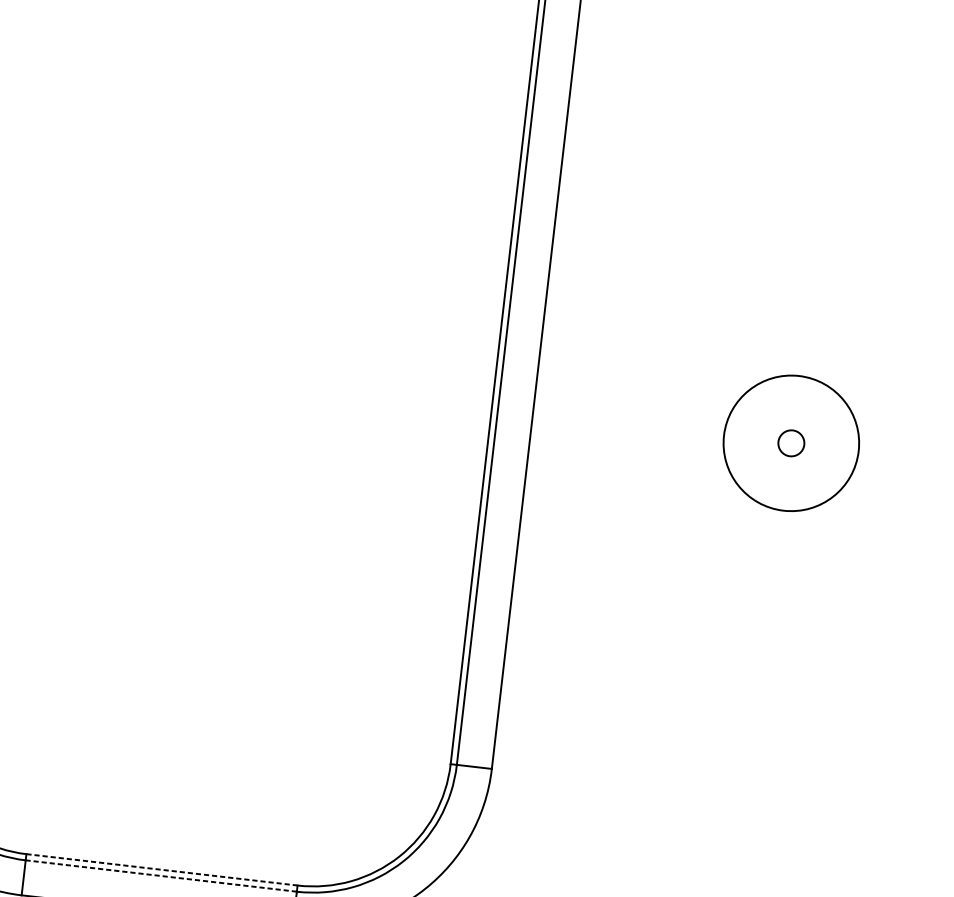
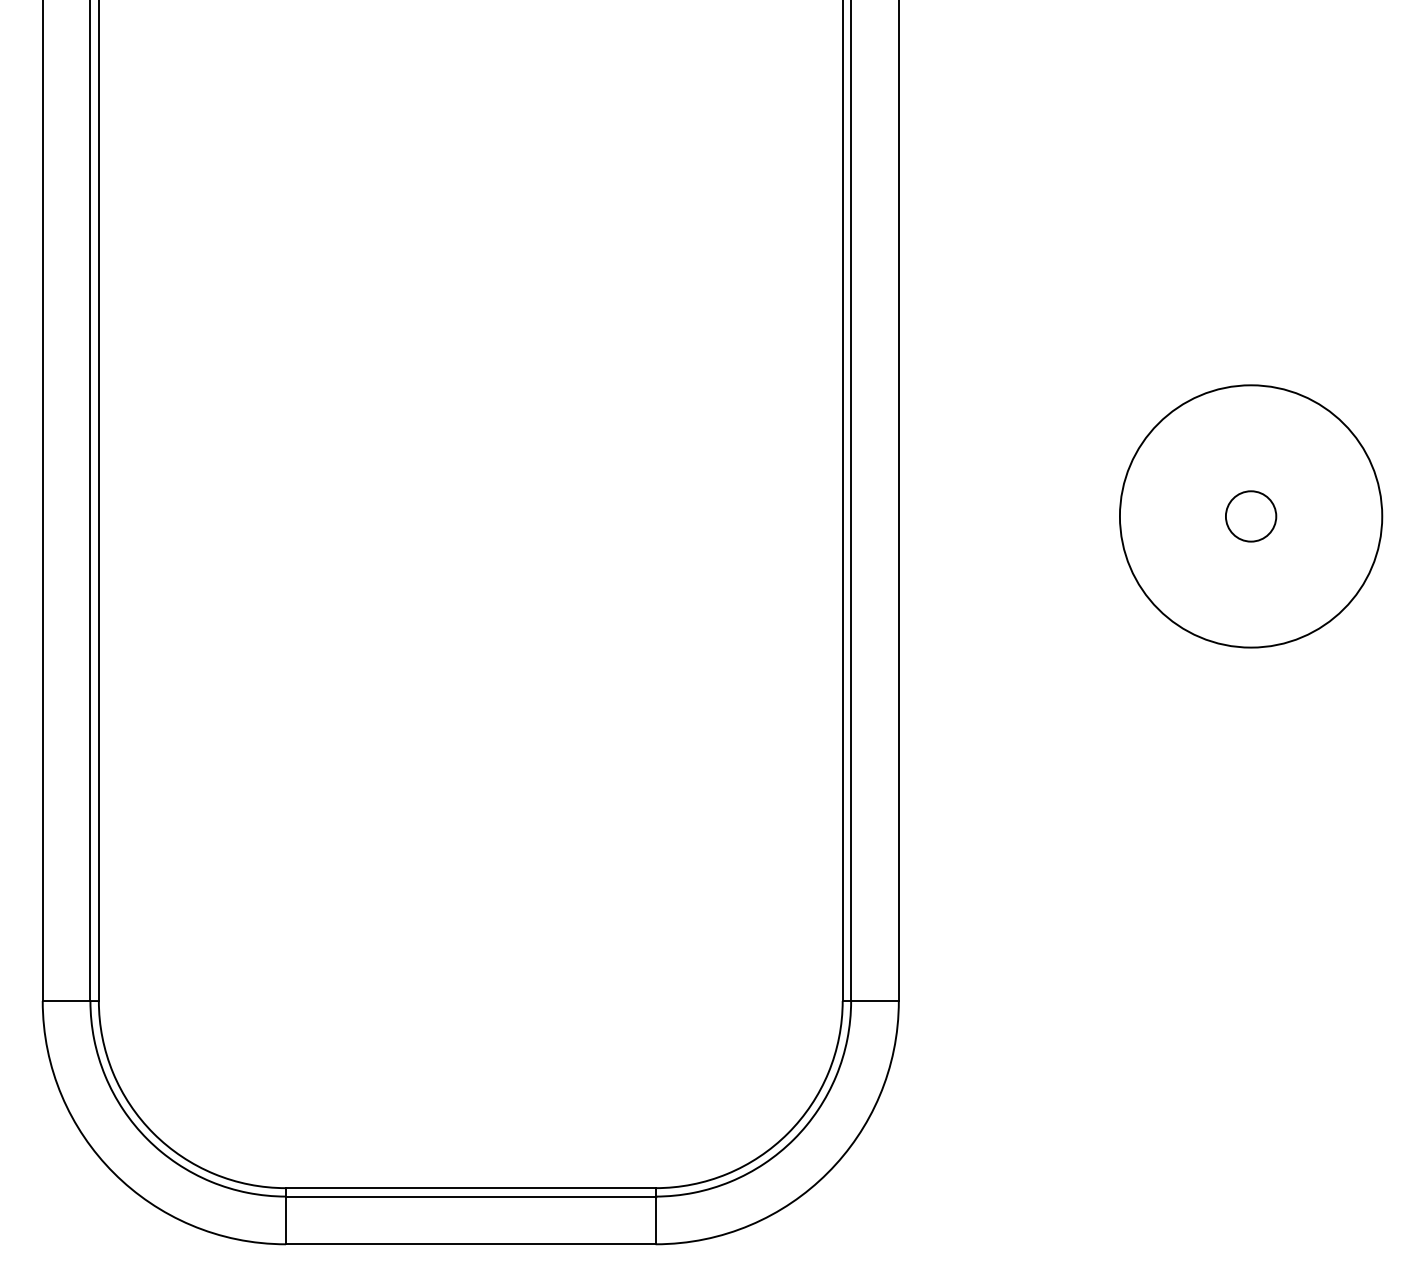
circle: (790, 443) -> (1250, 516), size x1.43
circle: (790, 443) -> (1250, 516), size x1.43
line: (161, 870) -> (470, 1188), dashed -> solid
line: (161, 875) -> (470, 1196), dashed -> solid

